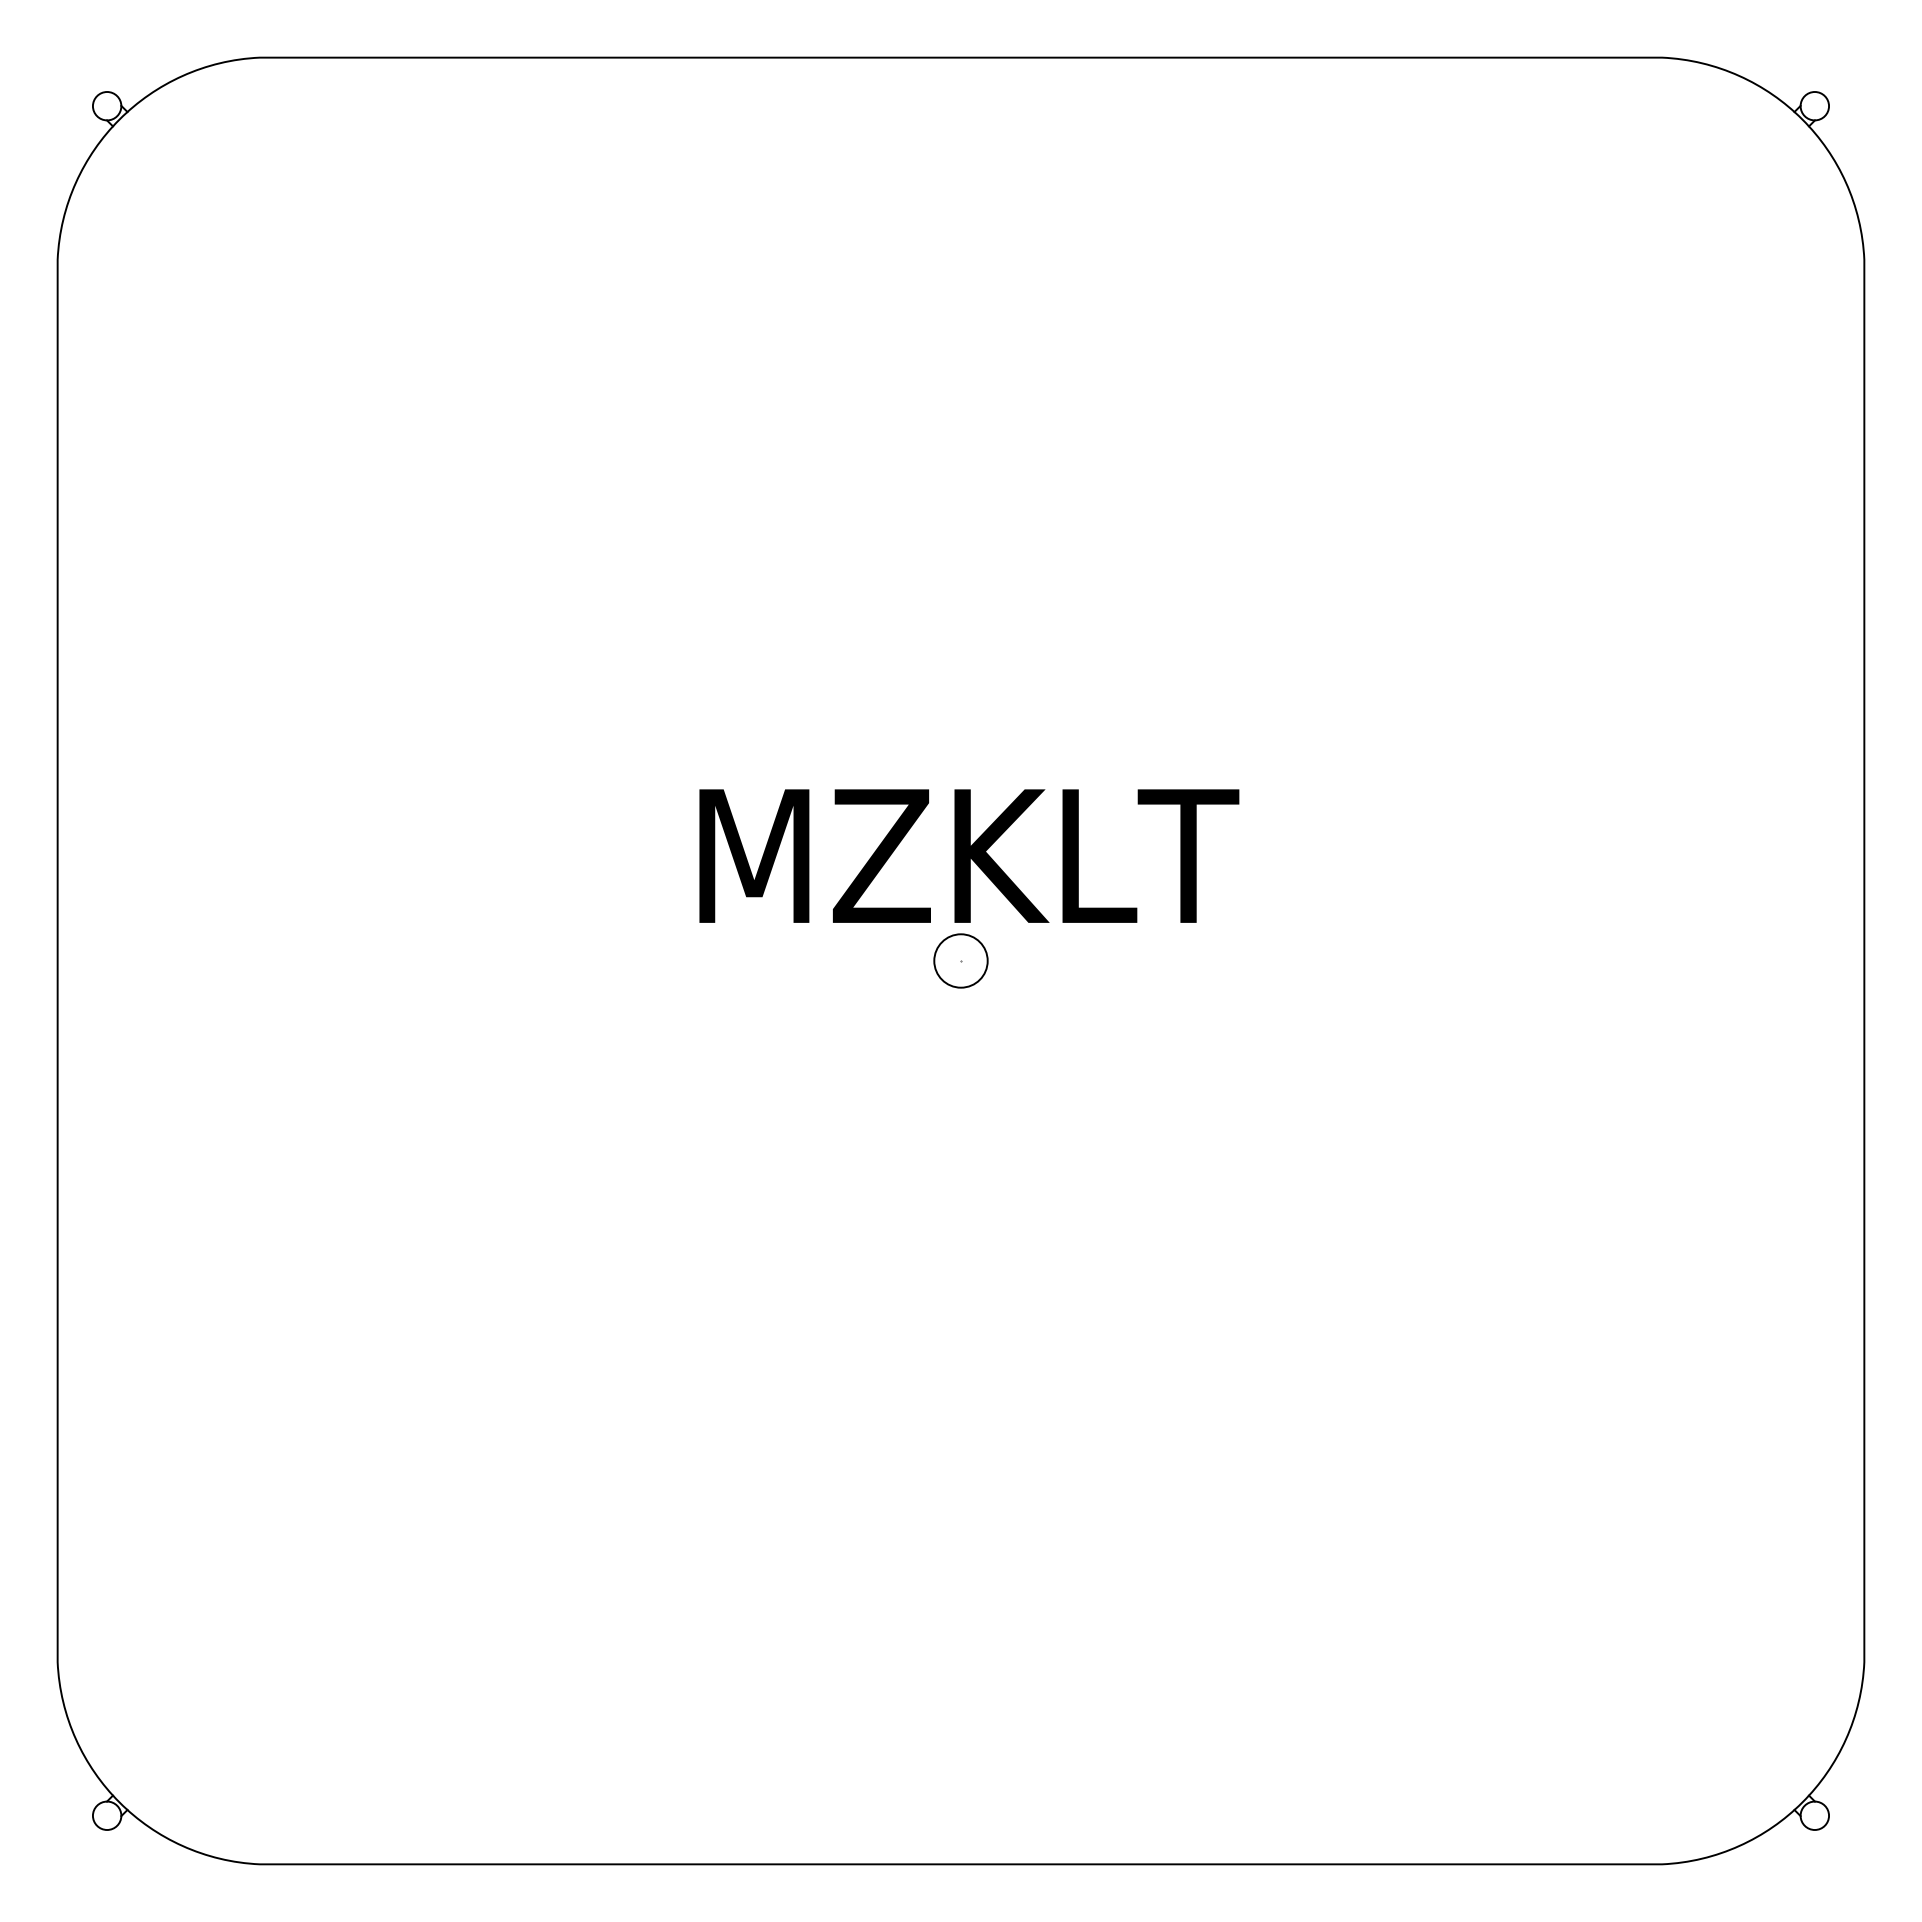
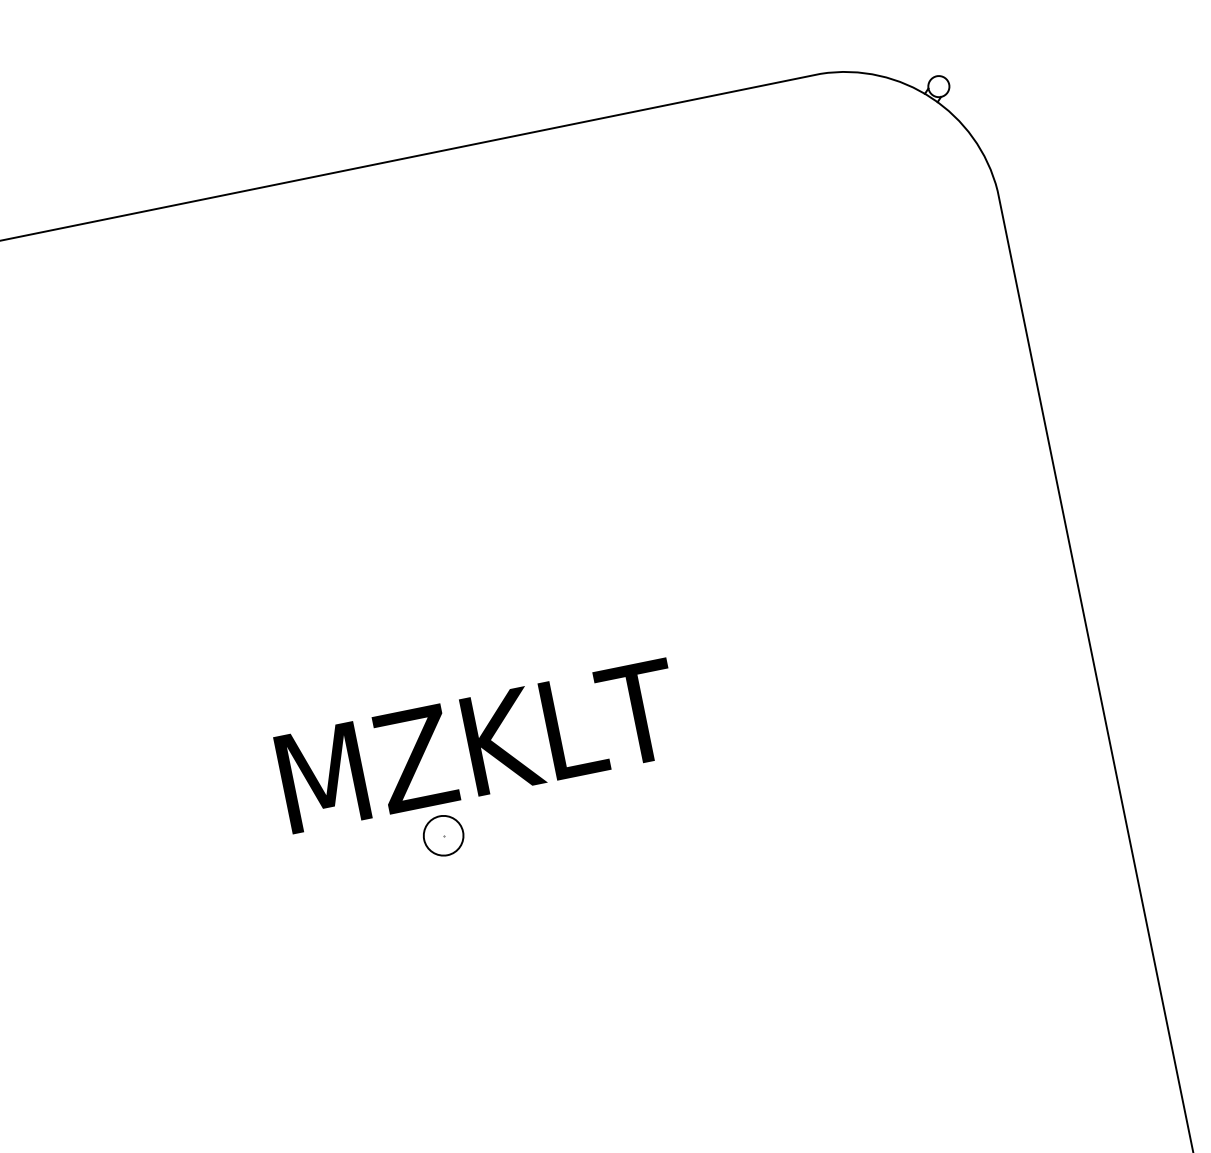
text: (969, 855) -> (479, 745), moved

